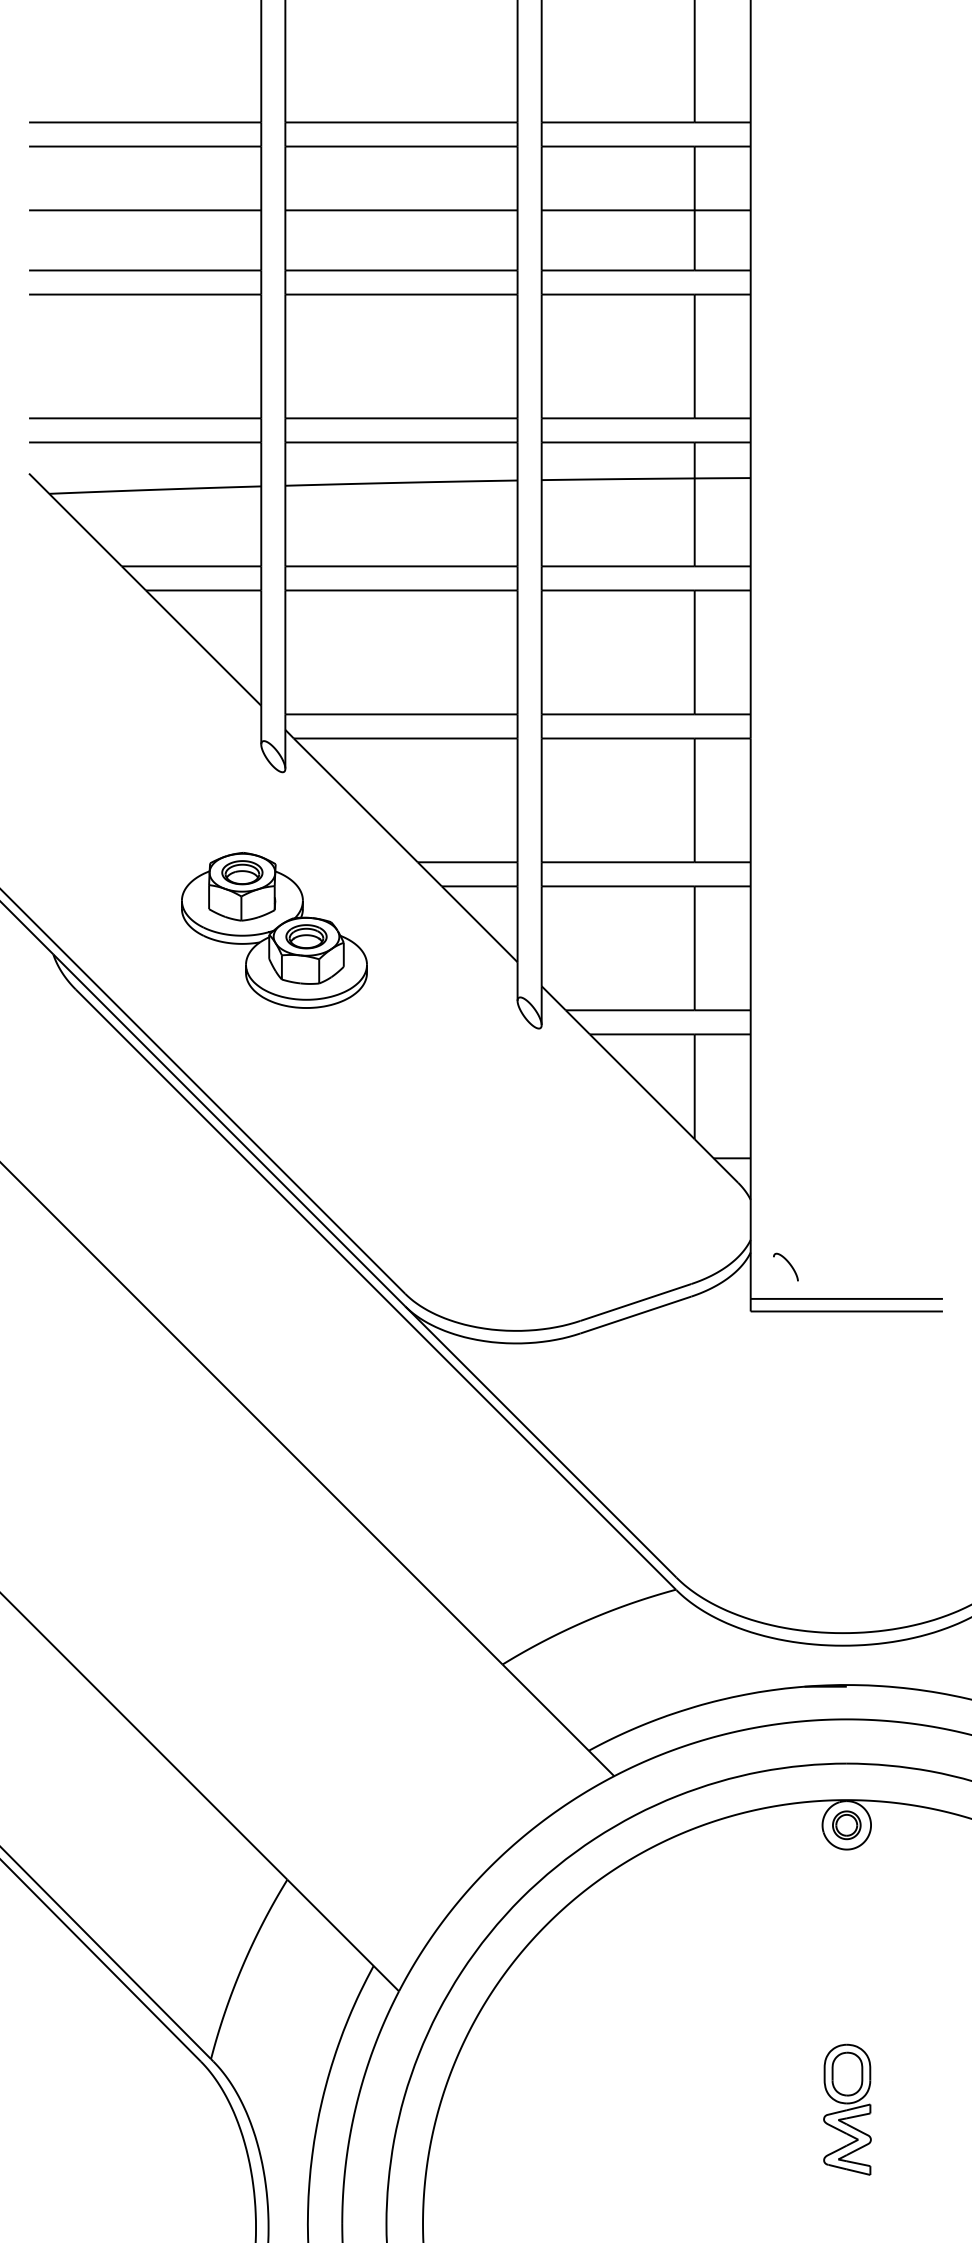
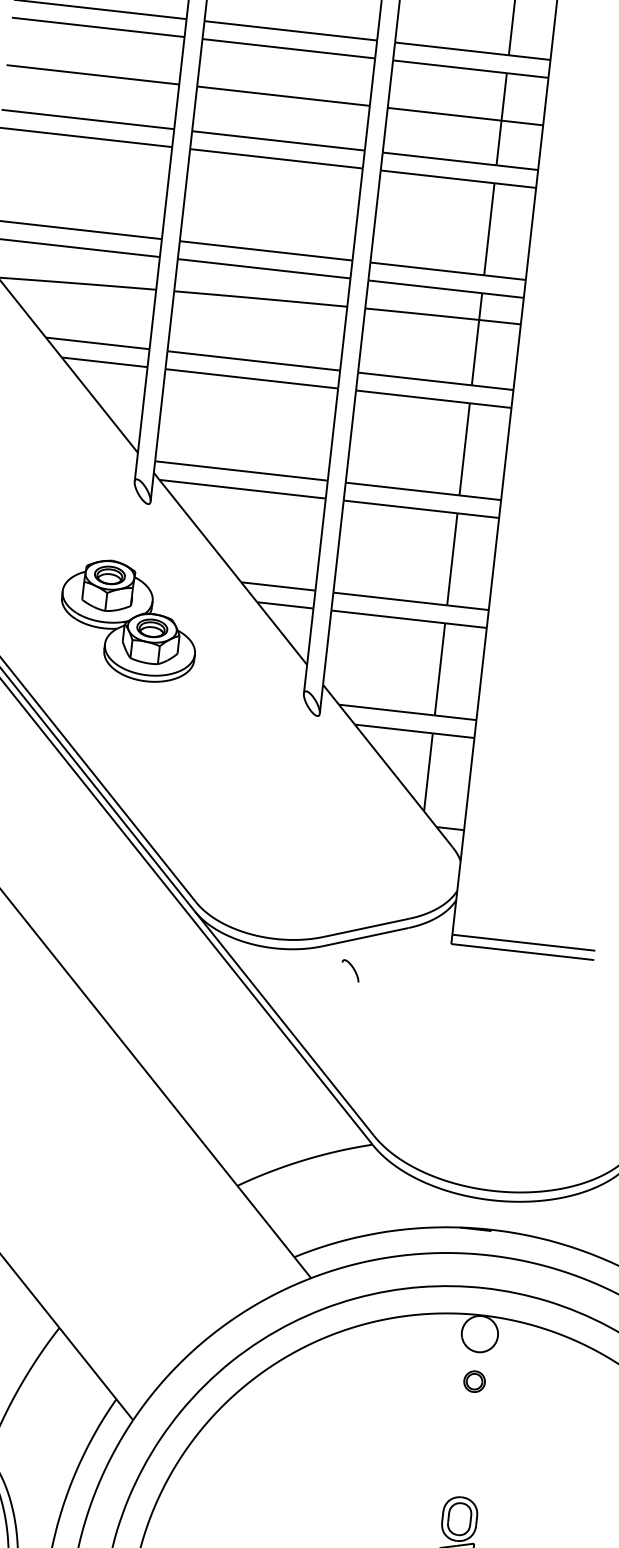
curve: (789, 1265) -> (353, 969), moved
part: (846, 1825) -> (474, 1381), moved

